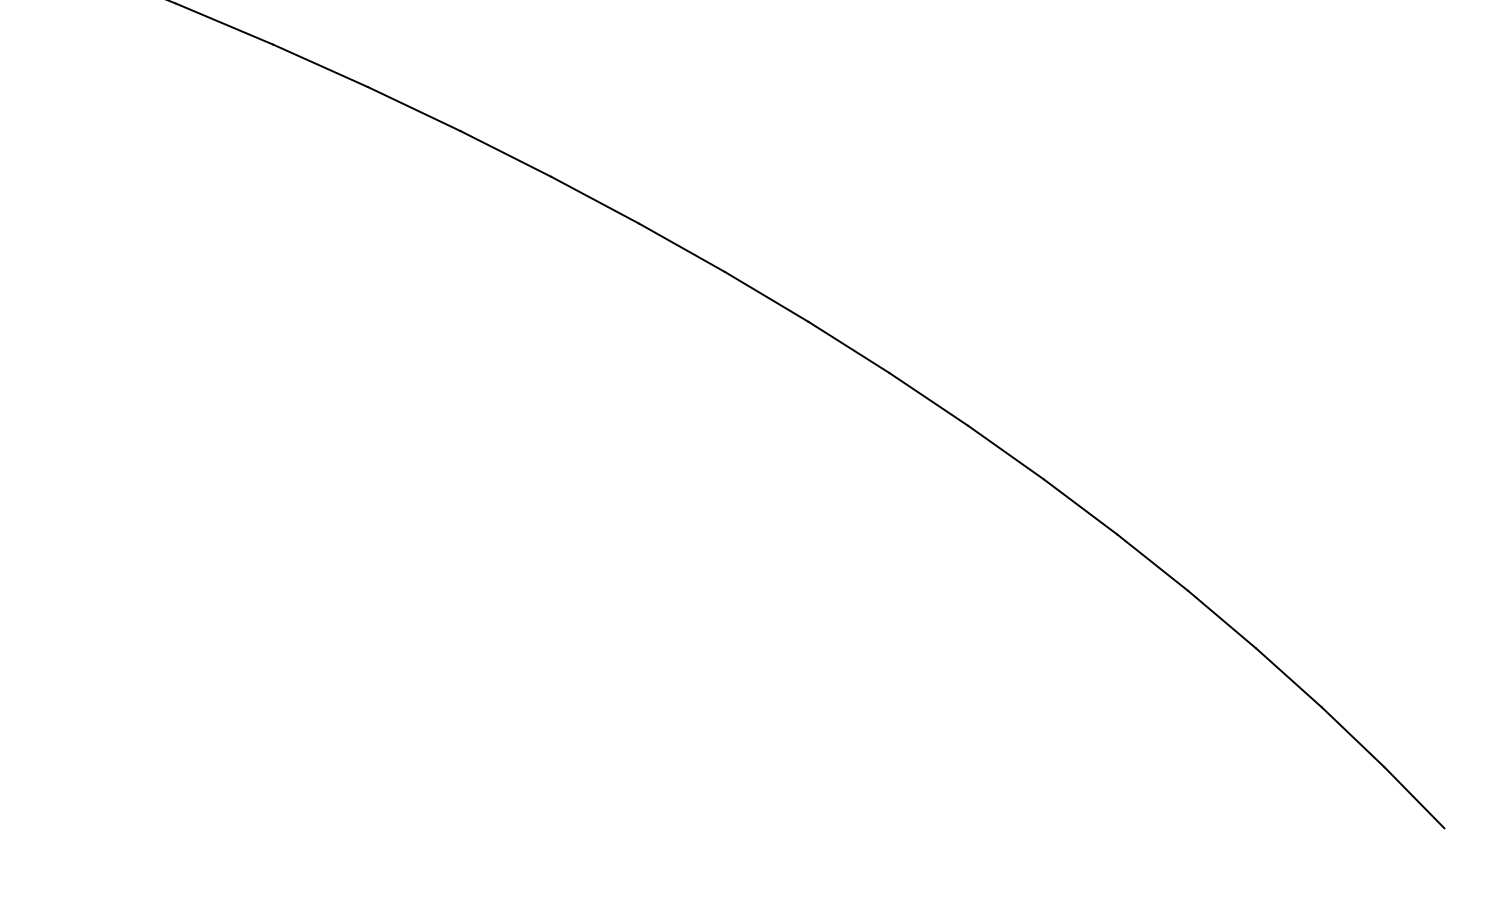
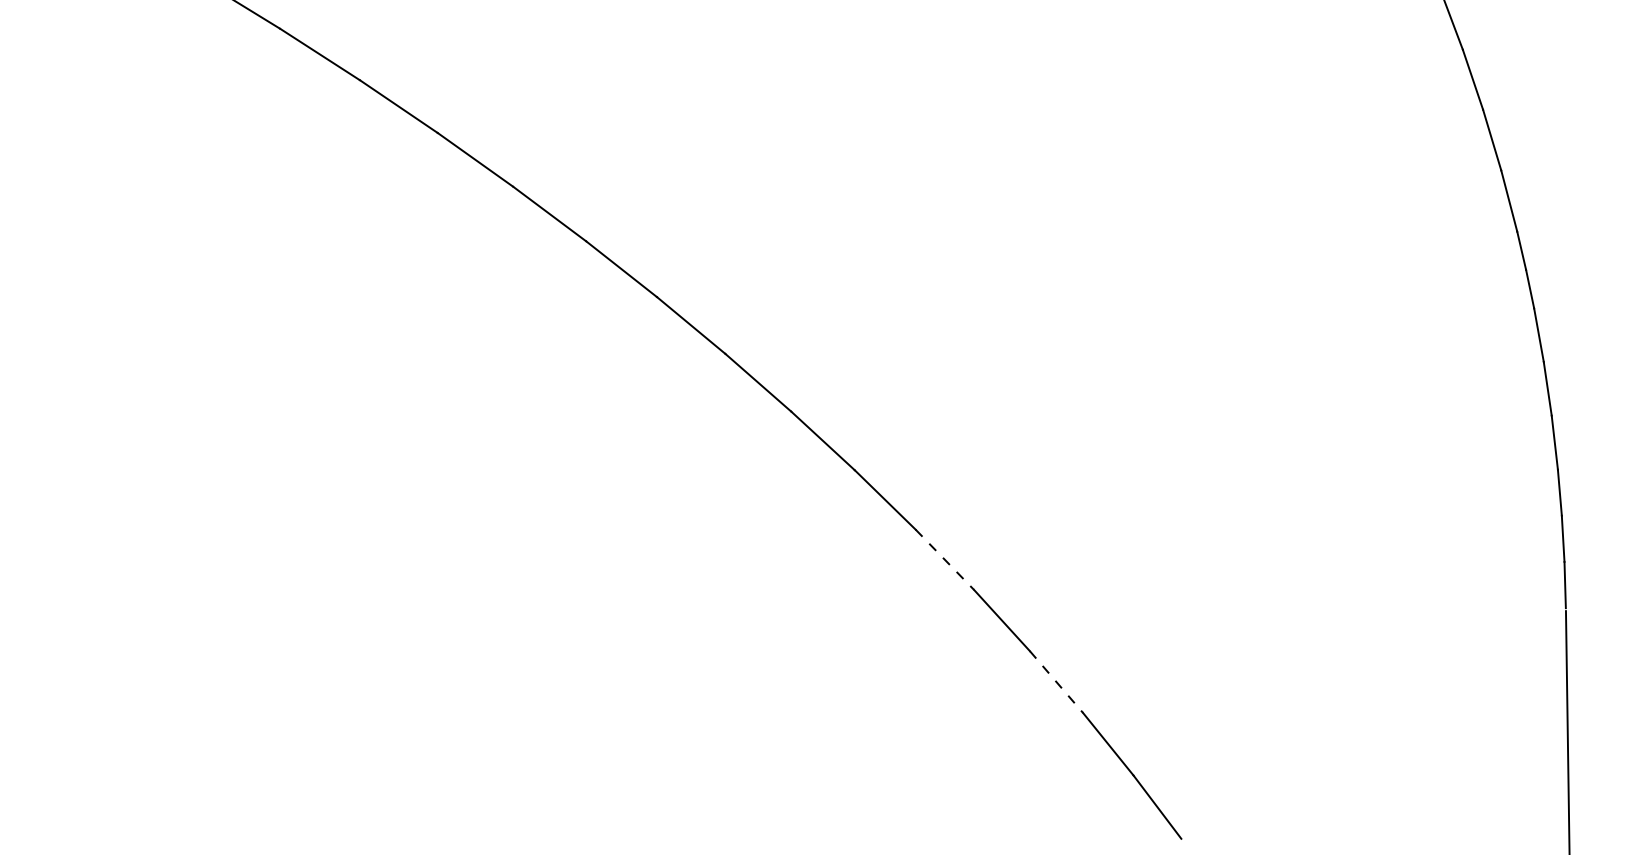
line: (1152, 562) -> (944, 559), solid -> dashed
line: (1289, 678) -> (1056, 682), solid -> dashed

